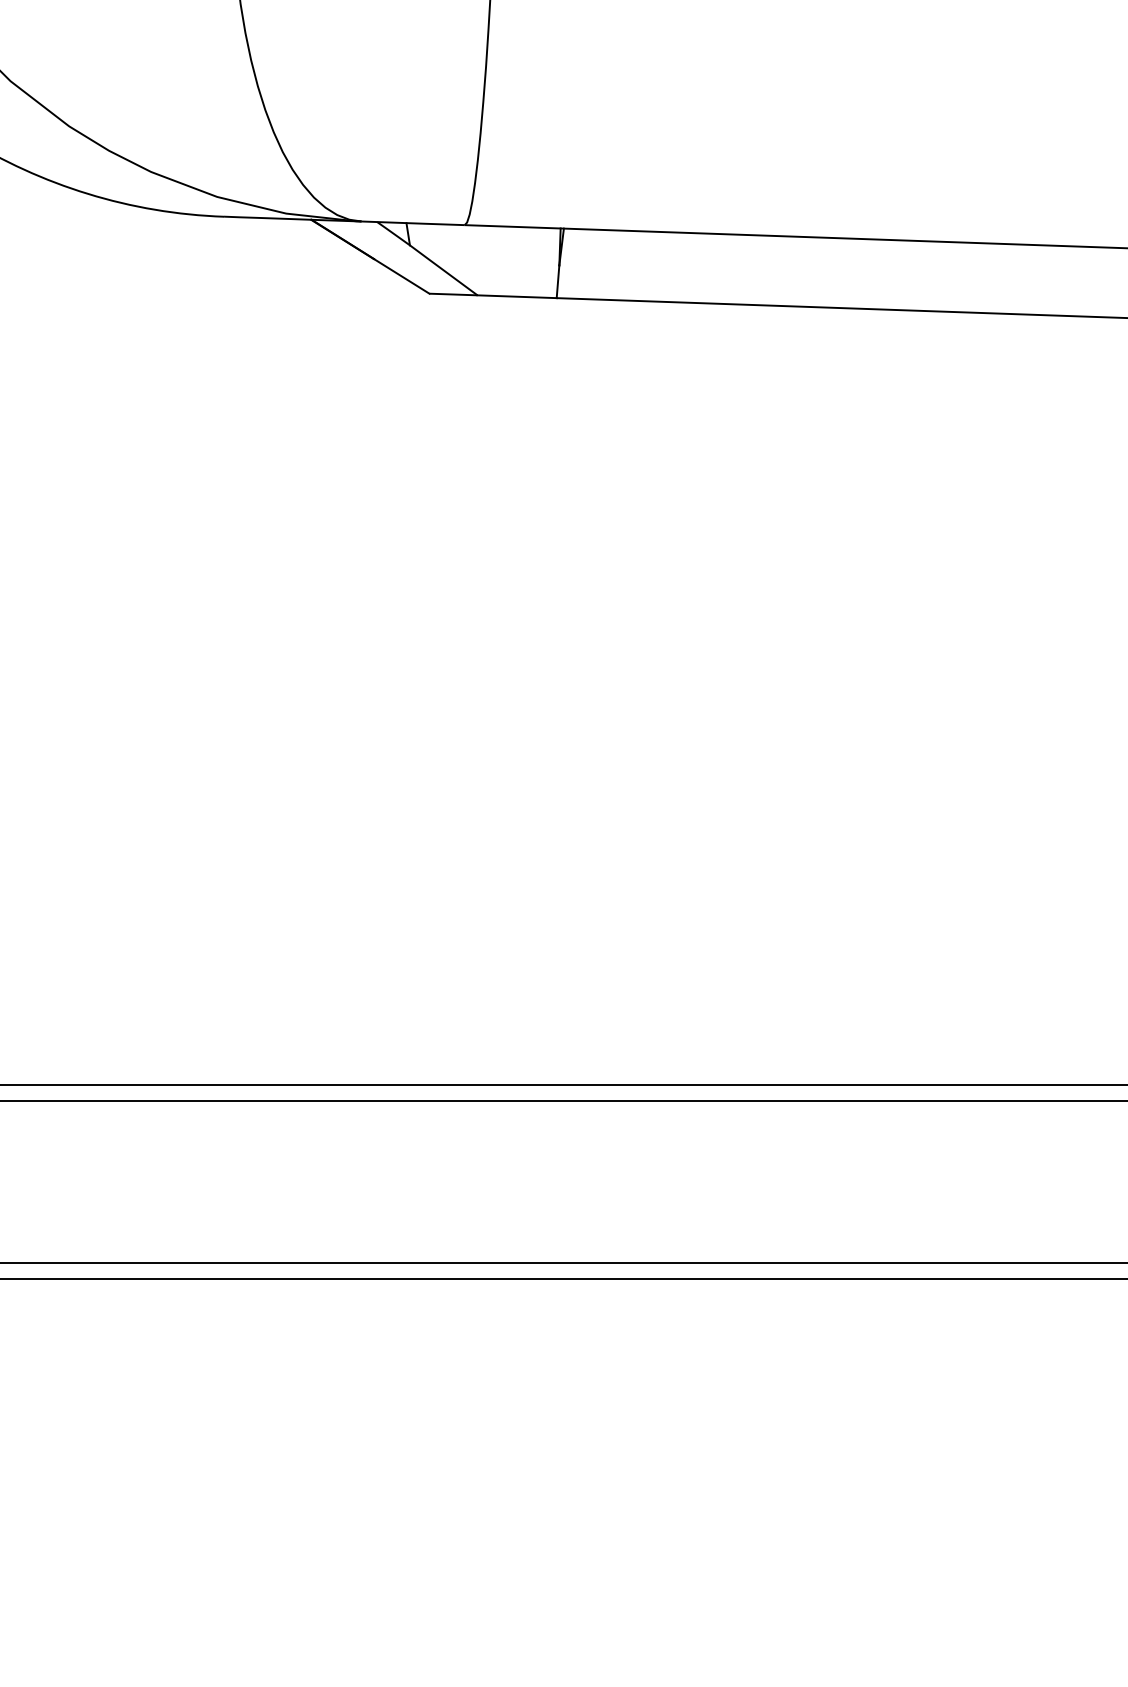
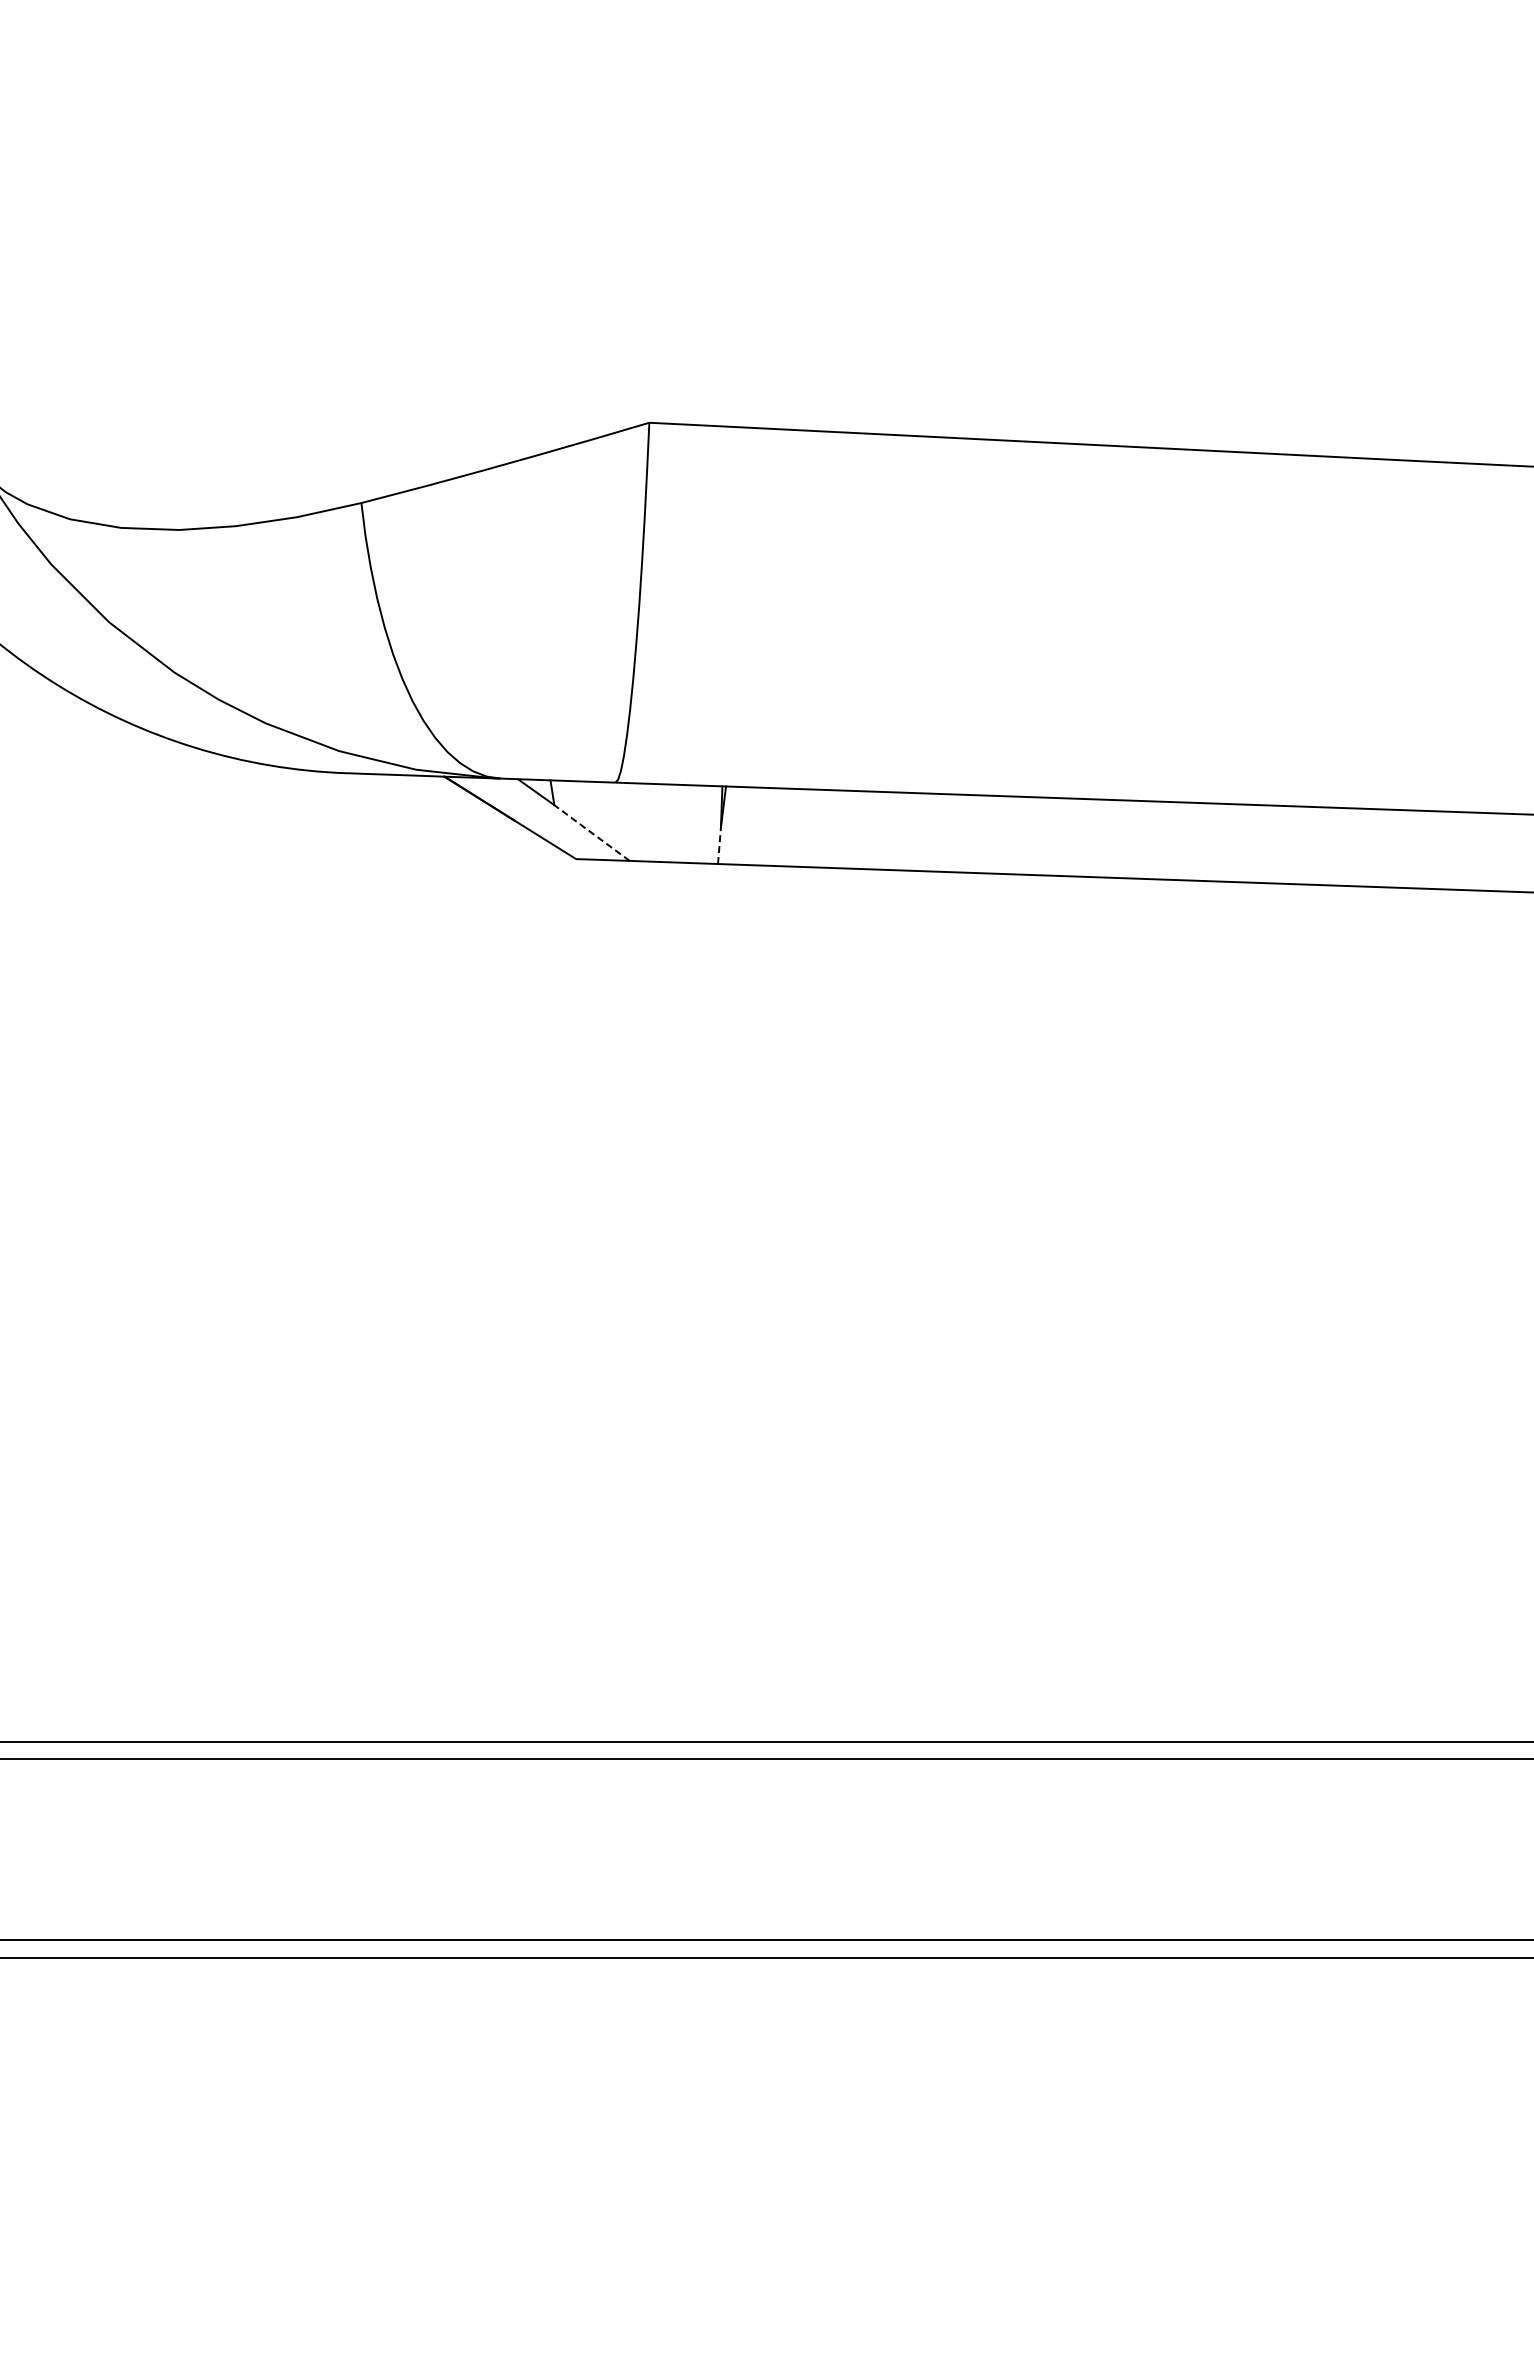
line: (443, 269) -> (591, 832), solid -> dashed
line: (558, 281) -> (719, 845), solid -> dashed

